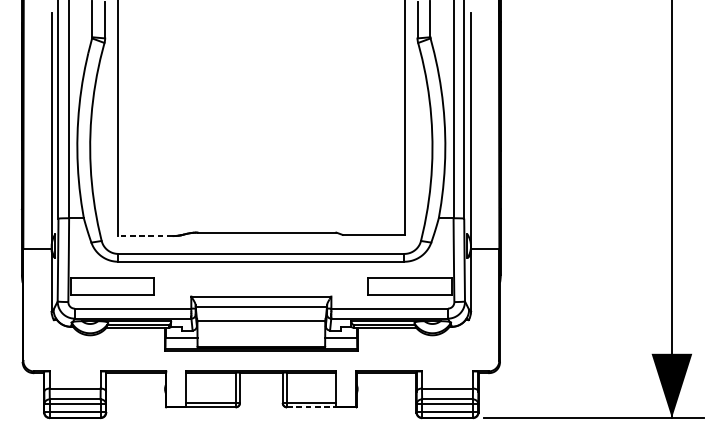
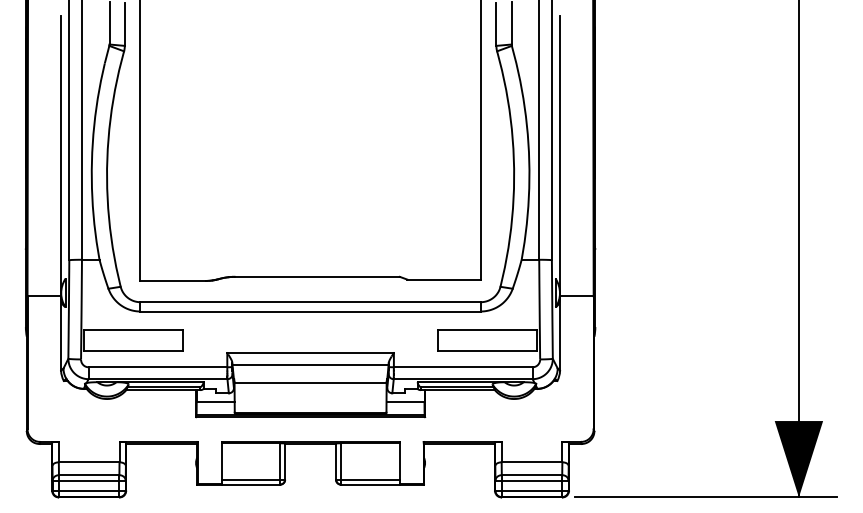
line: (145, 235) -> (172, 280), dashed -> solid
line: (311, 407) -> (370, 484), dashed -> solid

